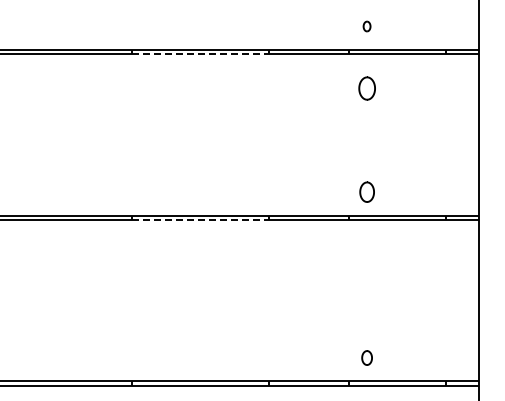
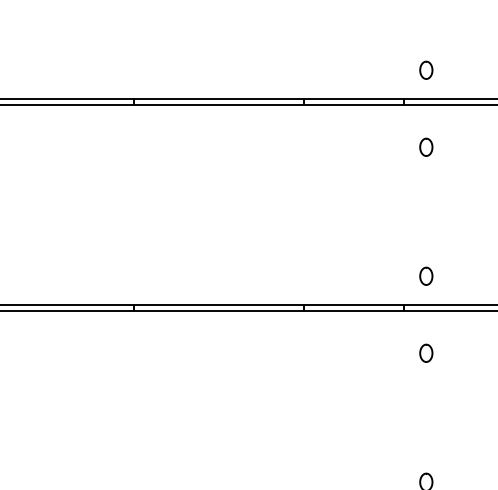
part: (366, 26) -> (425, 70), size x1.43
line: (200, 54) -> (219, 105), dashed -> solid
part: (366, 88) -> (425, 147), size x0.62
part: (366, 192) -> (425, 276), size x0.71
line: (200, 220) -> (219, 311), dashed -> solid
part: (366, 254) -> (425, 353), added

